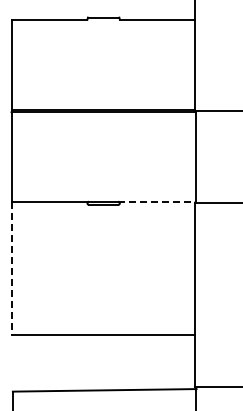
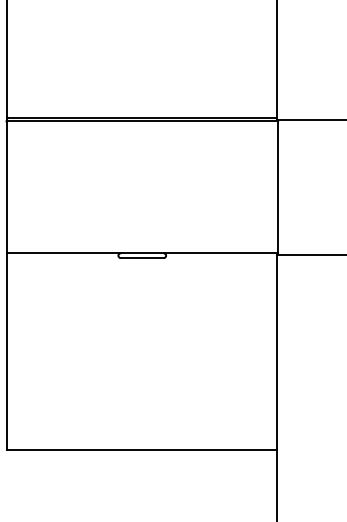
line: (156, 201) -> (220, 253), dashed -> solid
line: (12, 268) -> (7, 351), dashed -> solid

